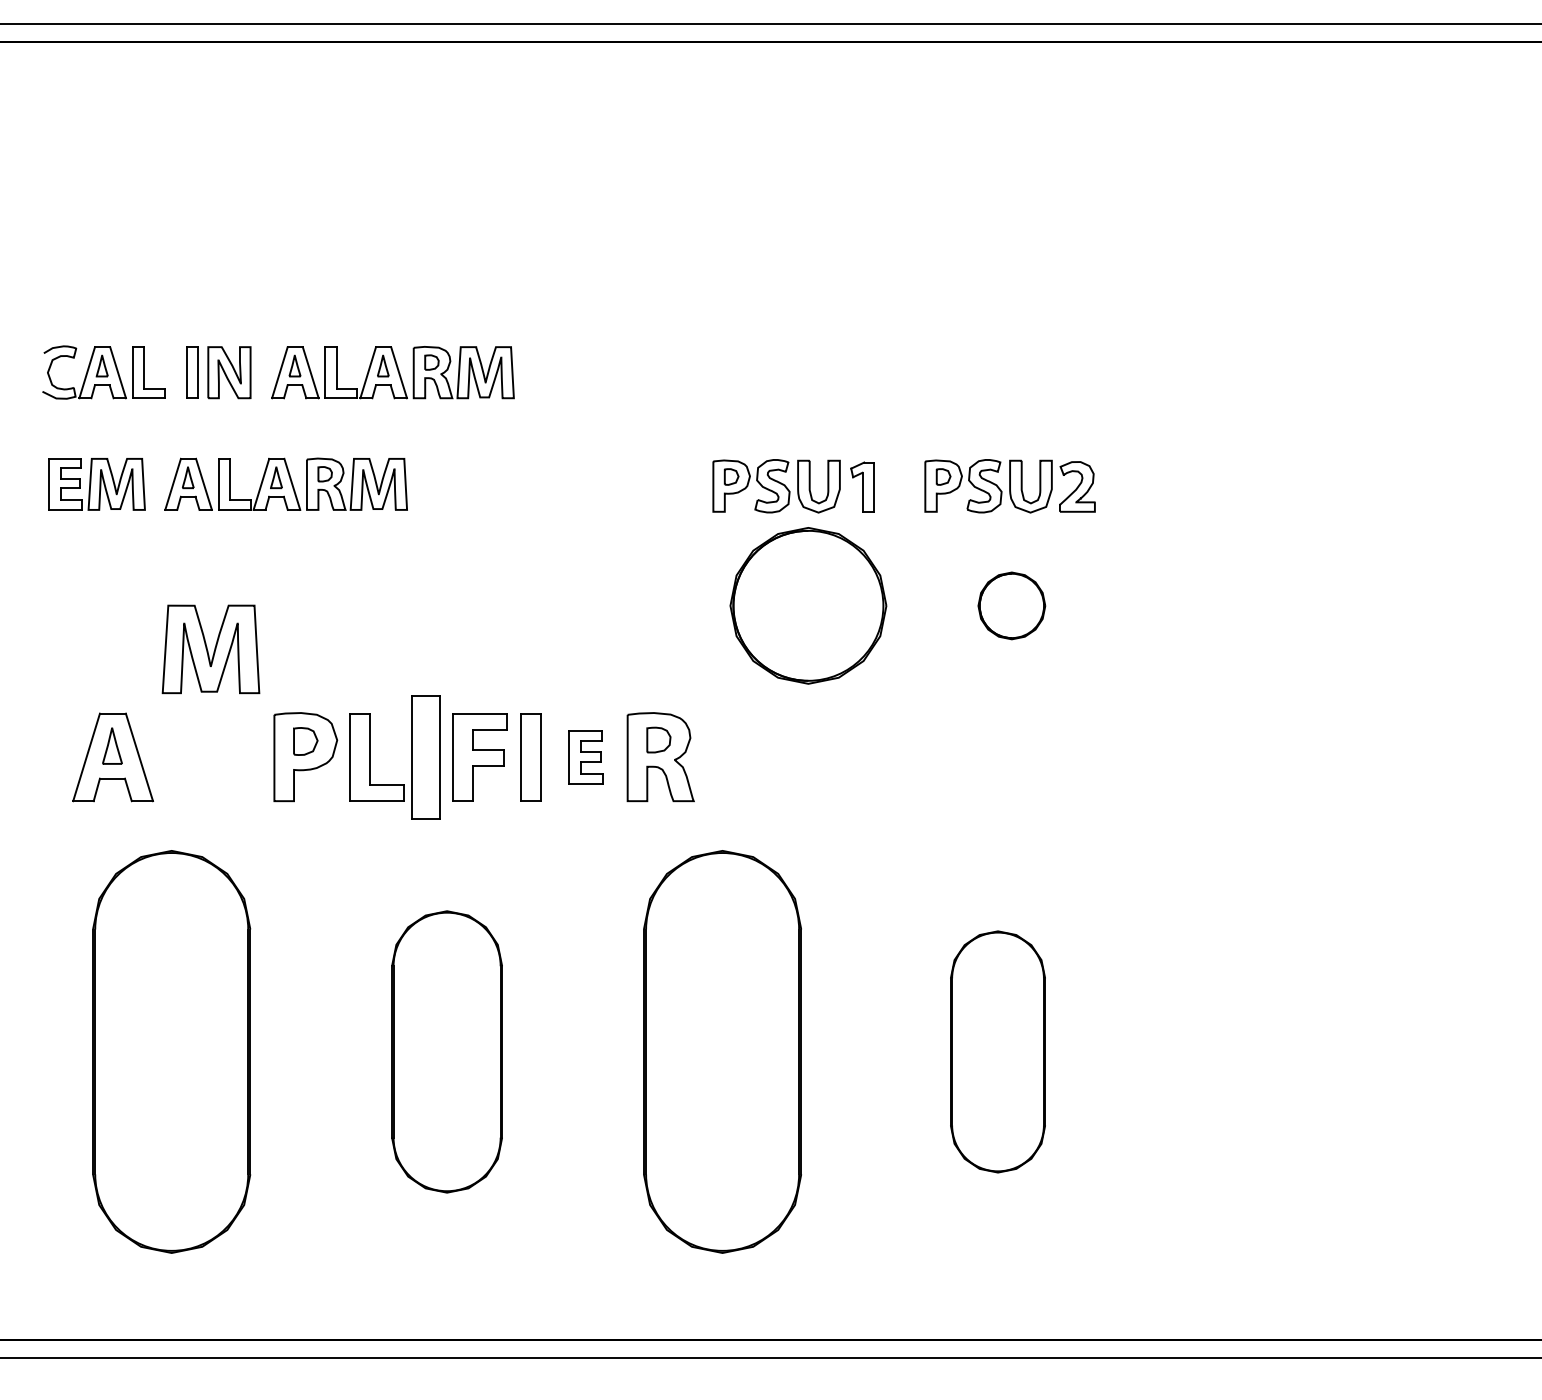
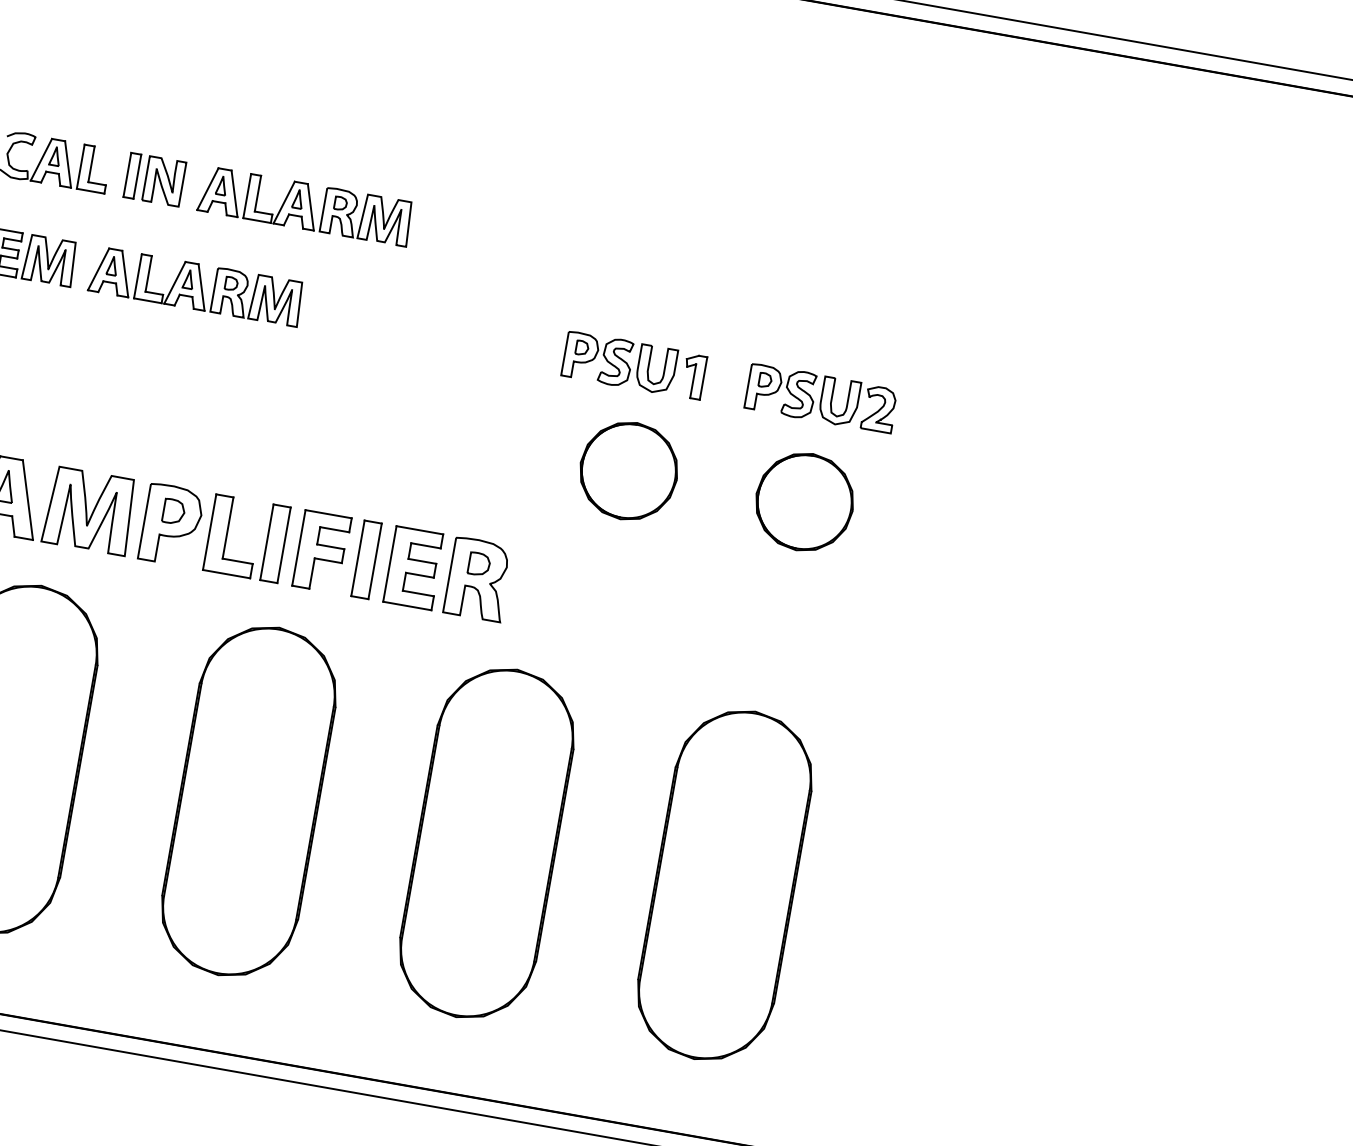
part: (807, 605) -> (628, 470), size x0.71
part: (1011, 605) -> (804, 501), size x1.67
part: (210, 649) -> (89, 511), moved
part: (425, 757) -> (275, 543), size x0.71
part: (585, 757) -> (413, 568), size x1.67
part: (446, 1051) -> (248, 801), size x1.43
part: (997, 1051) -> (724, 884), size x1.67

